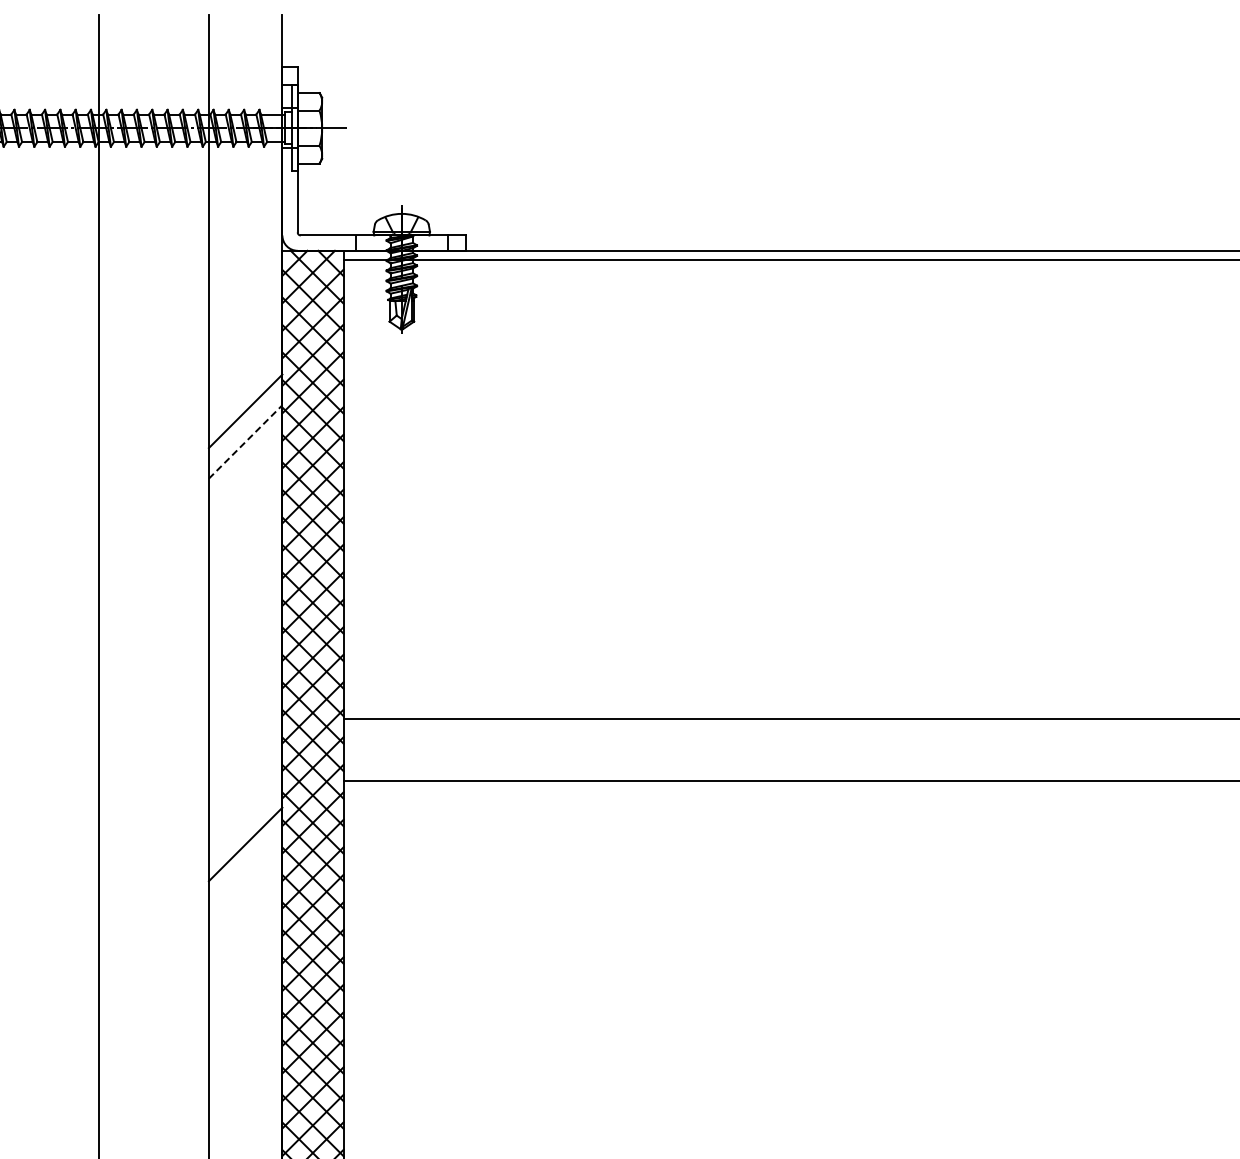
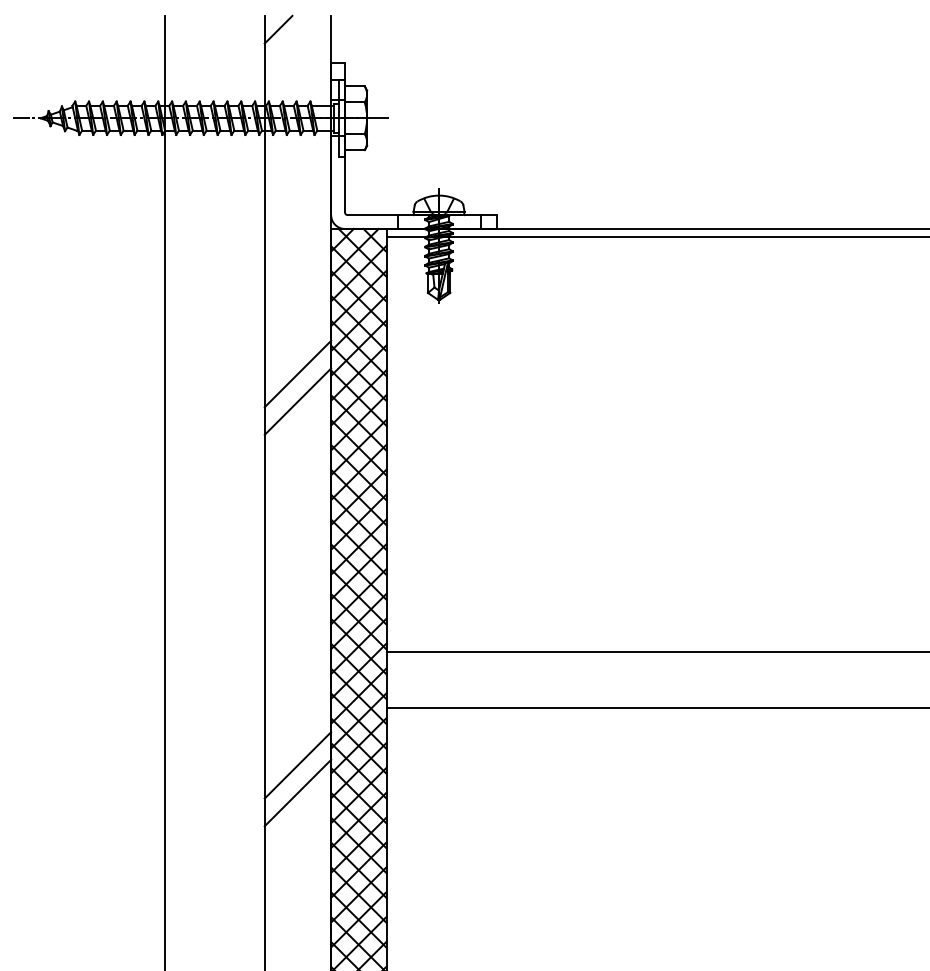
line: (223, 29) -> (277, 29), added
line: (245, 441) -> (297, 401), dashed -> solid
line: (245, 874) -> (297, 792), added

